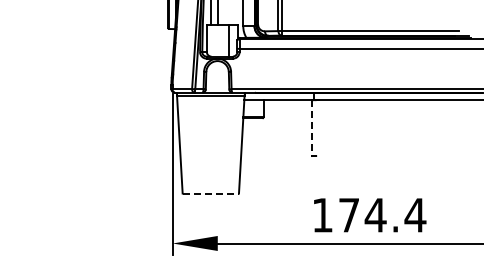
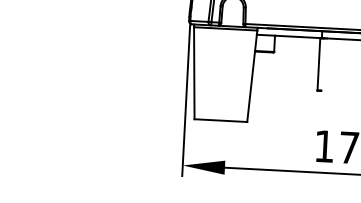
line: (312, 128) -> (319, 64), dashed -> solid
line: (211, 193) -> (221, 120), dashed -> solid

